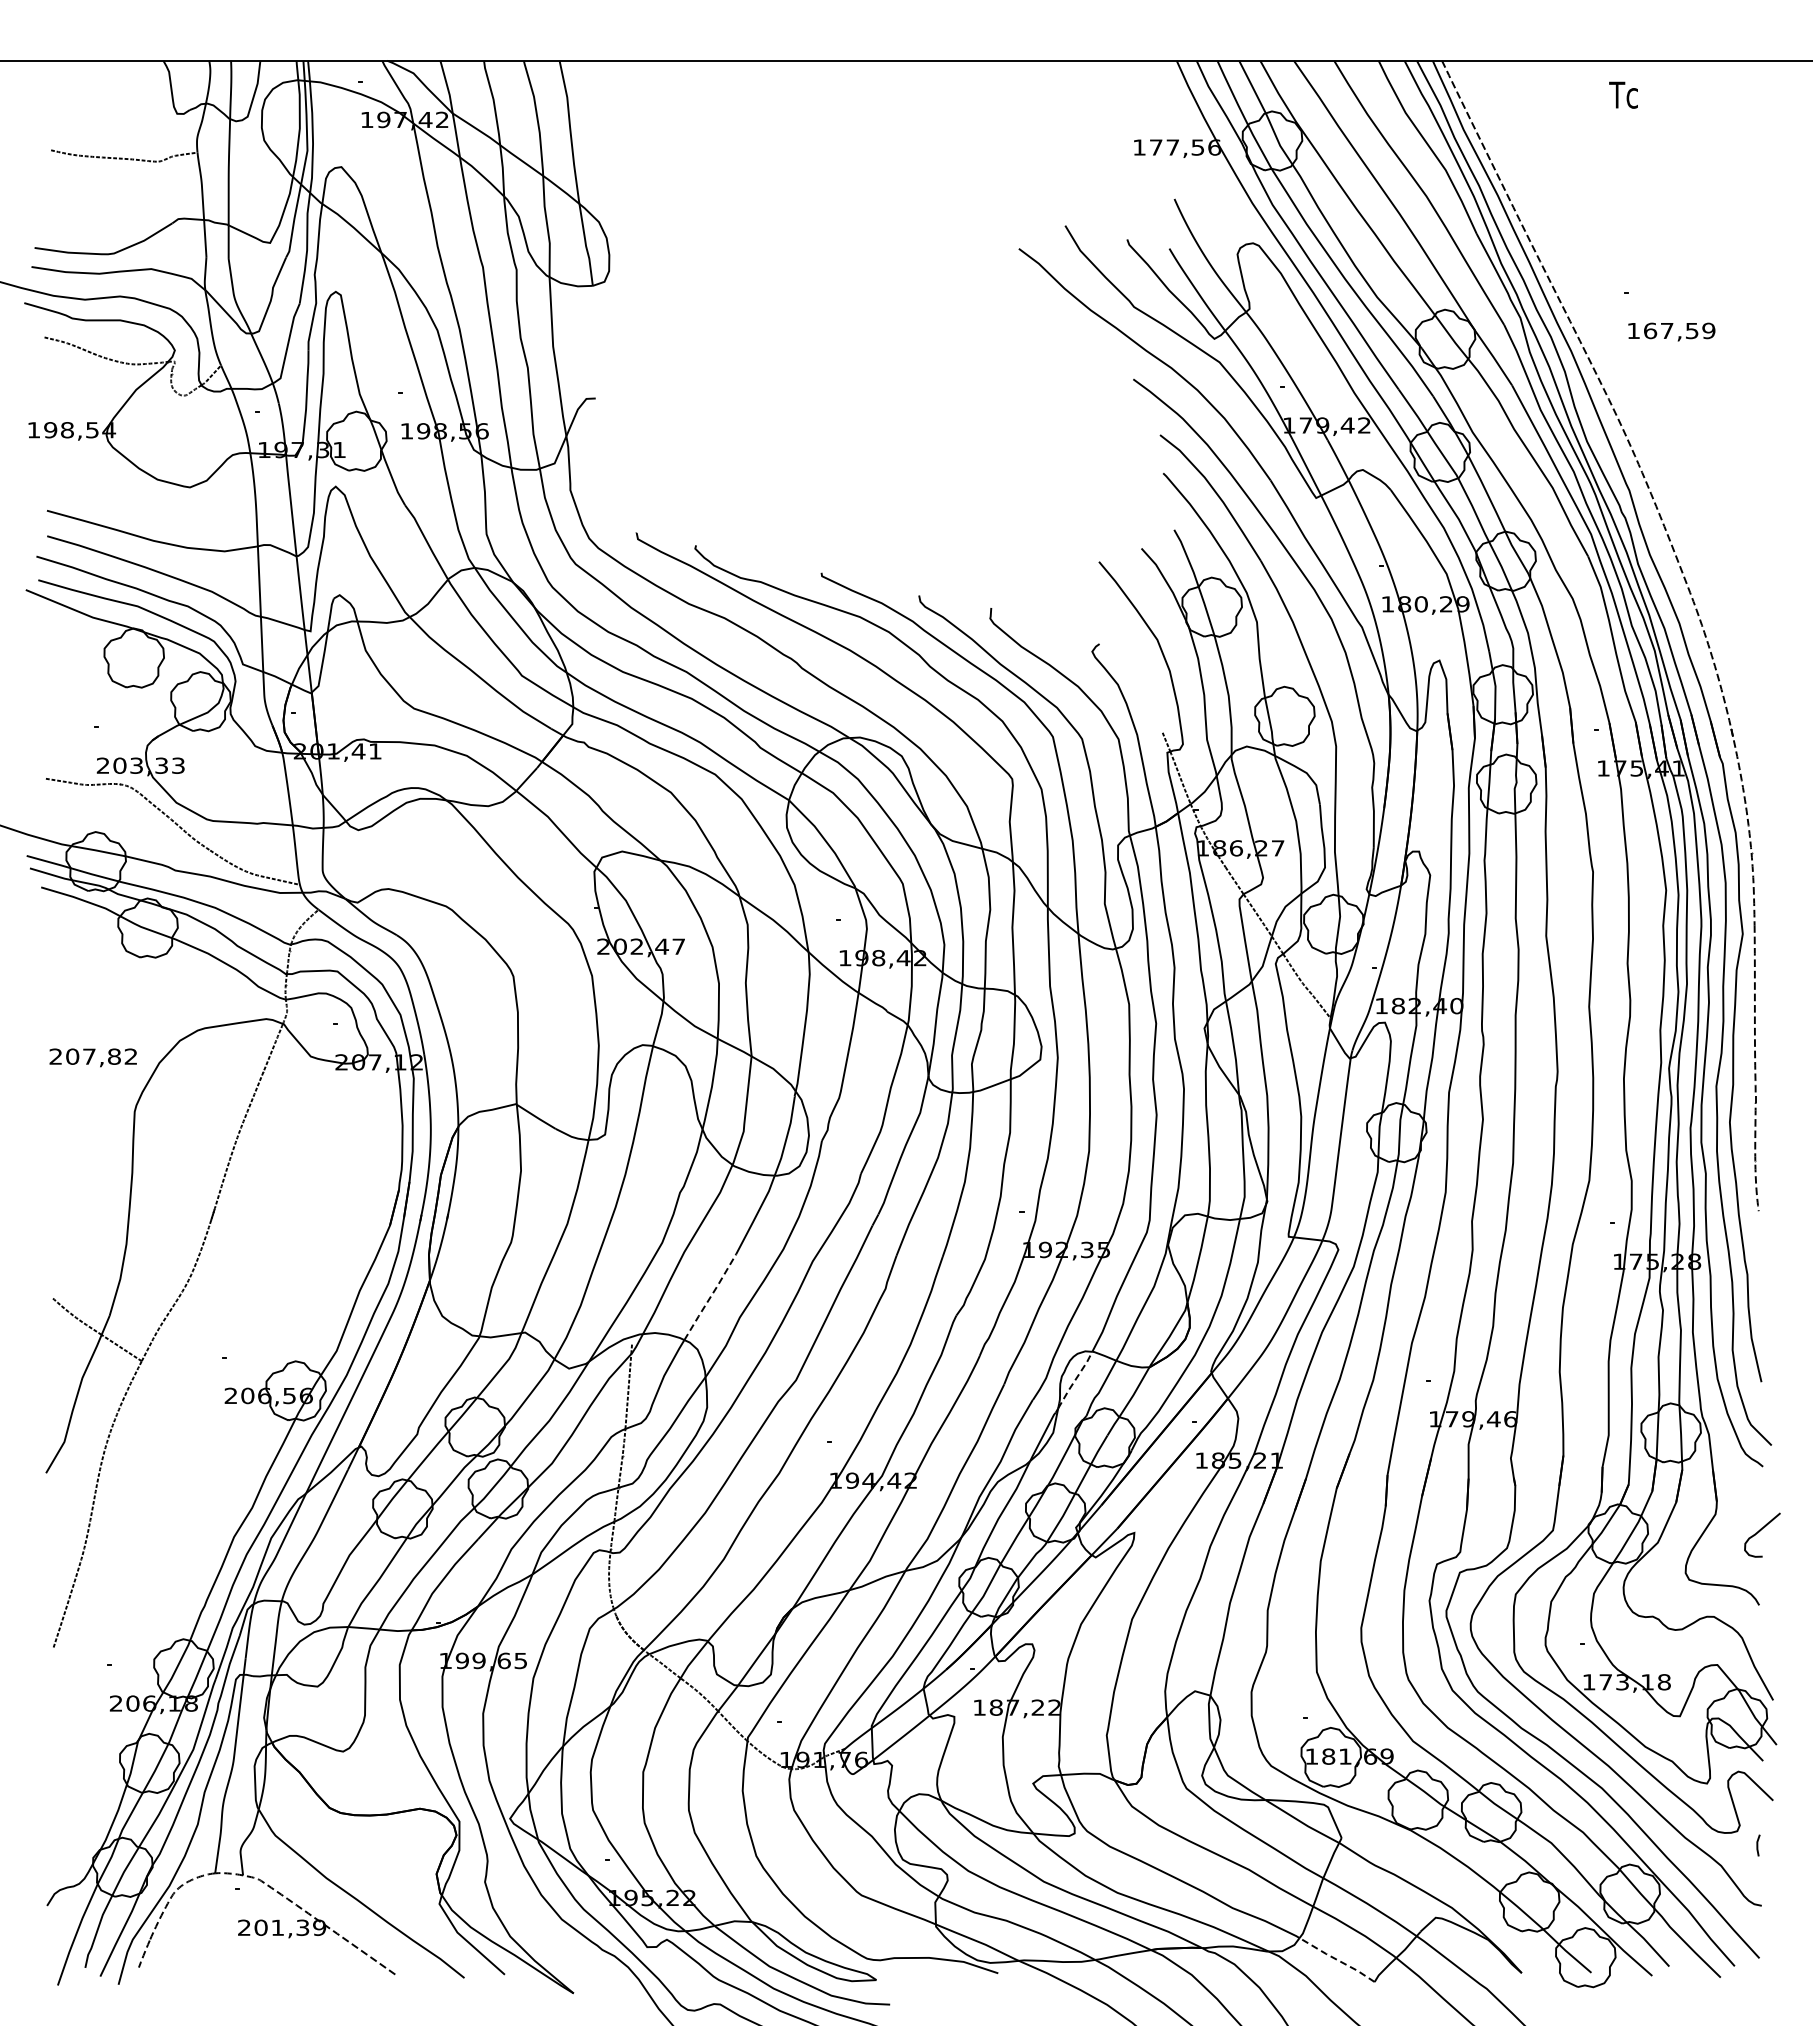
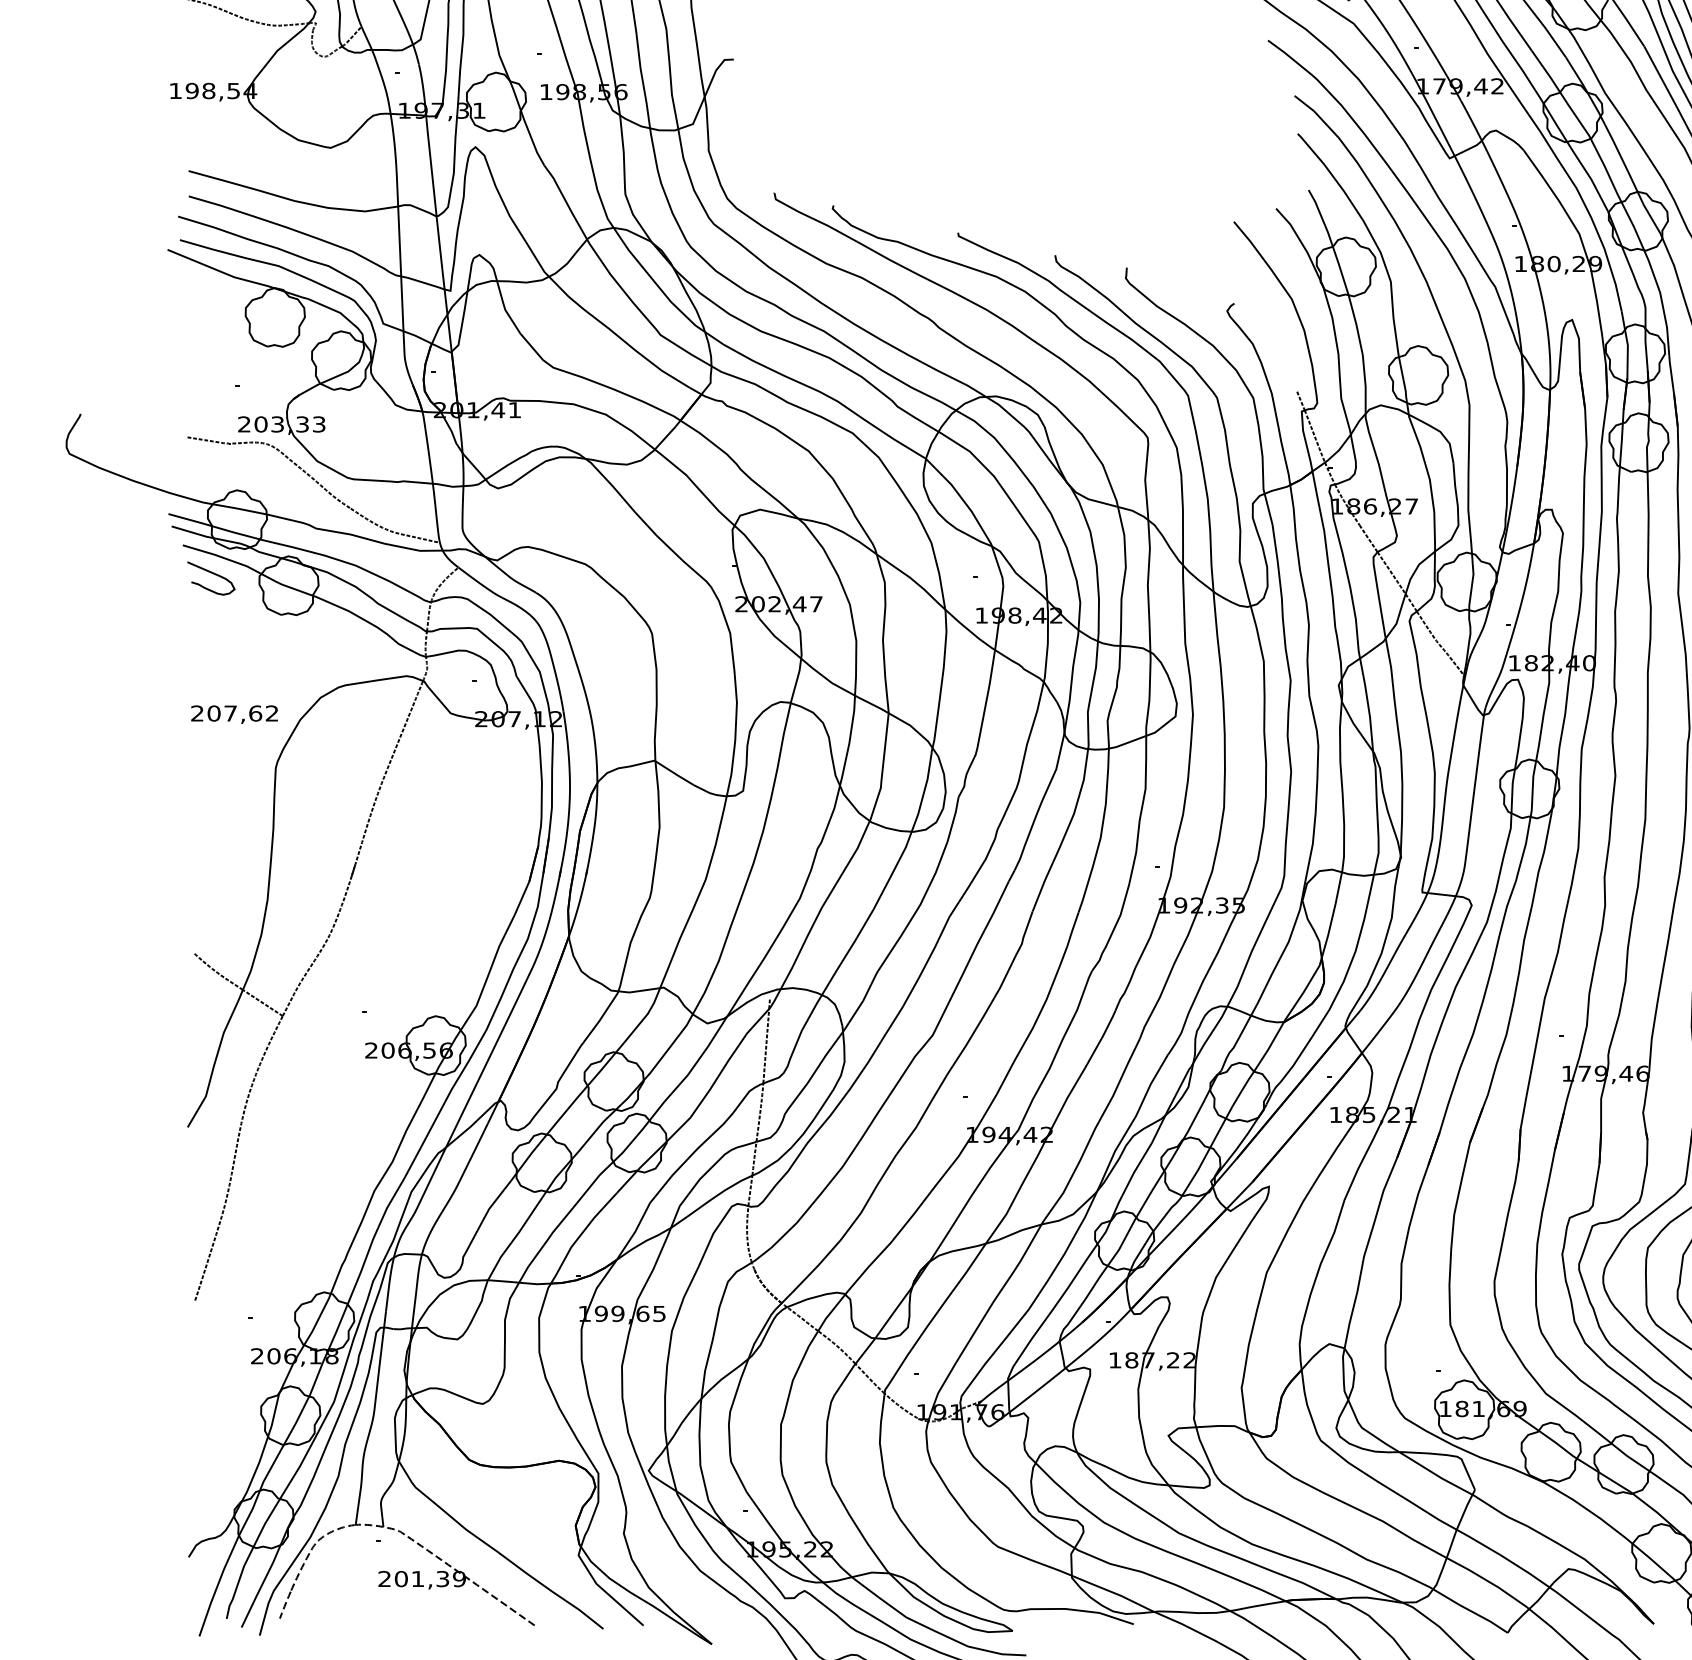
curve: (71, 916) -> (212, 574), added
text: (114, 1056) -> (255, 713), 207,82 -> 207,62
line: (710, 1297) -> (847, 952), dashed -> solid
line: (1075, 1380) -> (1210, 1035), dashed -> solid
line: (1336, 1959) -> (1469, 1610), dashed -> solid

